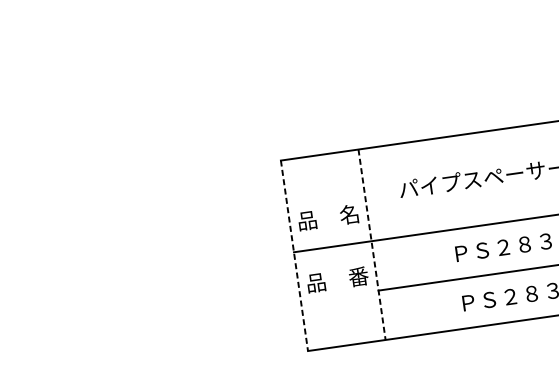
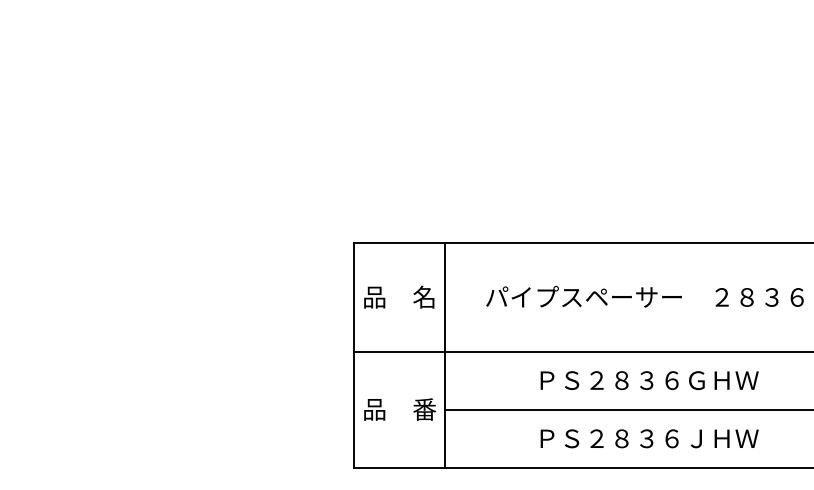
text: (328, 217) -> (399, 296), moved
line: (372, 245) -> (445, 356), dashed -> solid
line: (294, 256) -> (353, 356), dashed -> solid
text: (337, 279) -> (399, 409), moved

